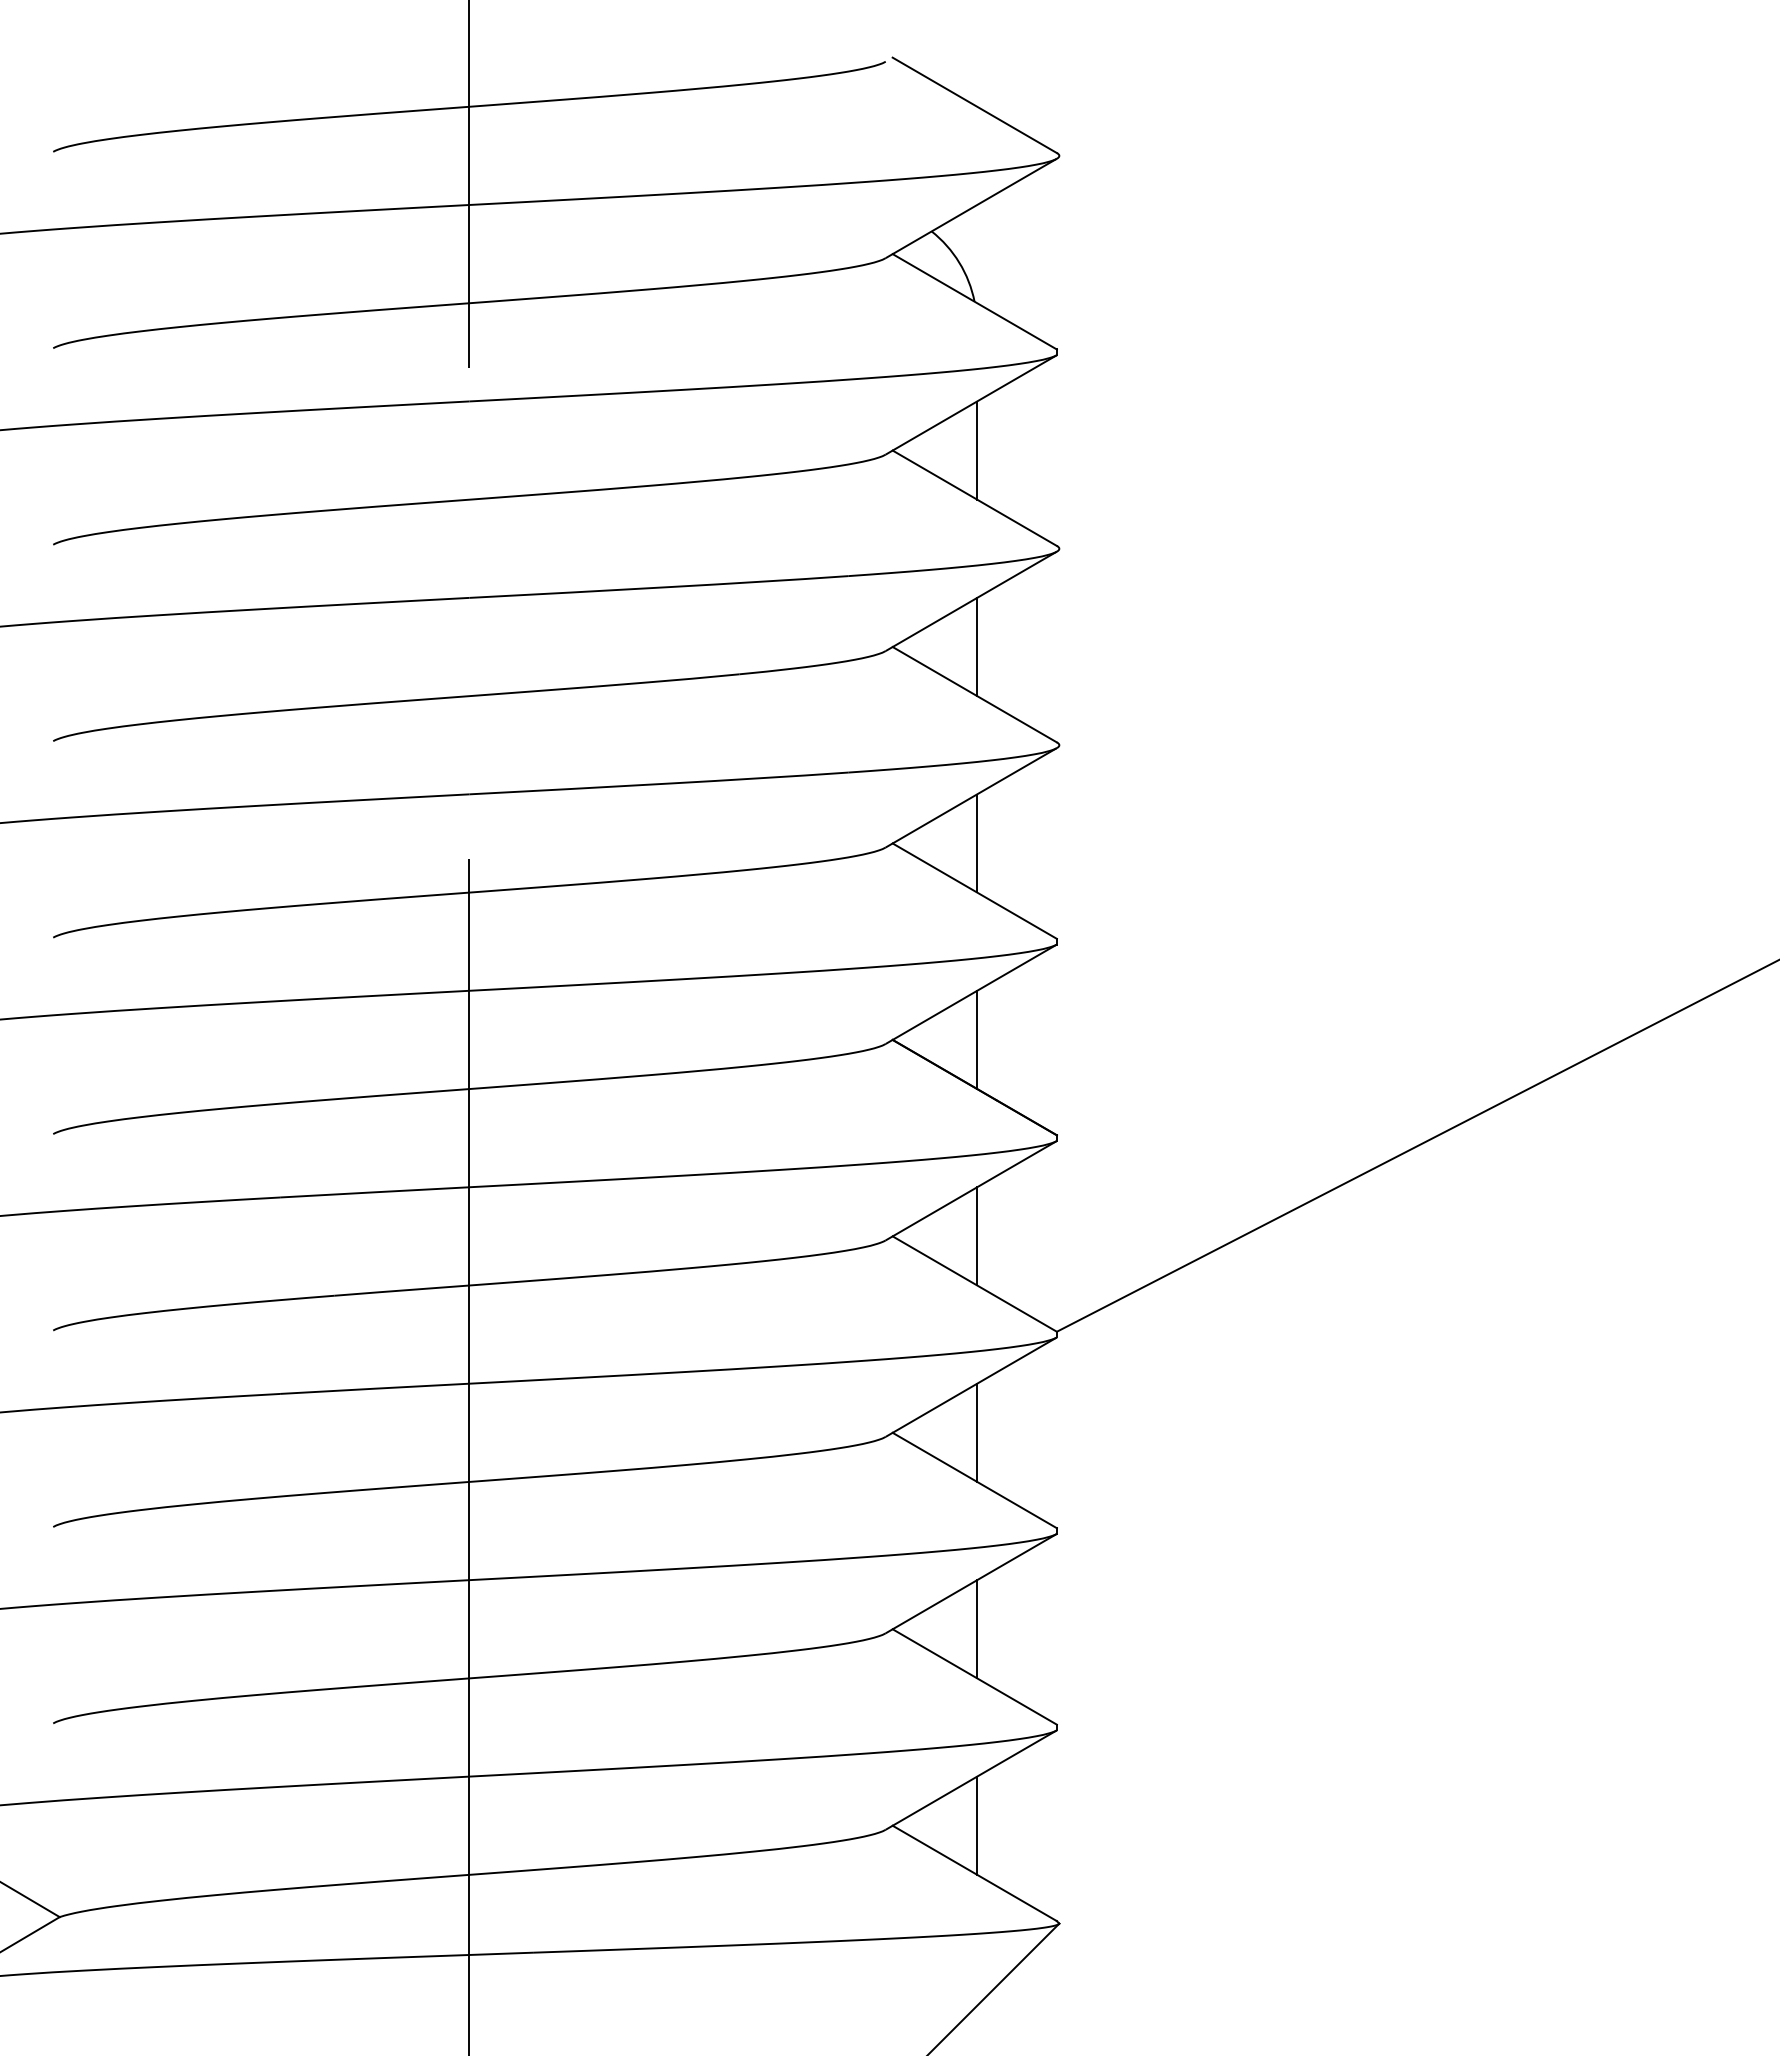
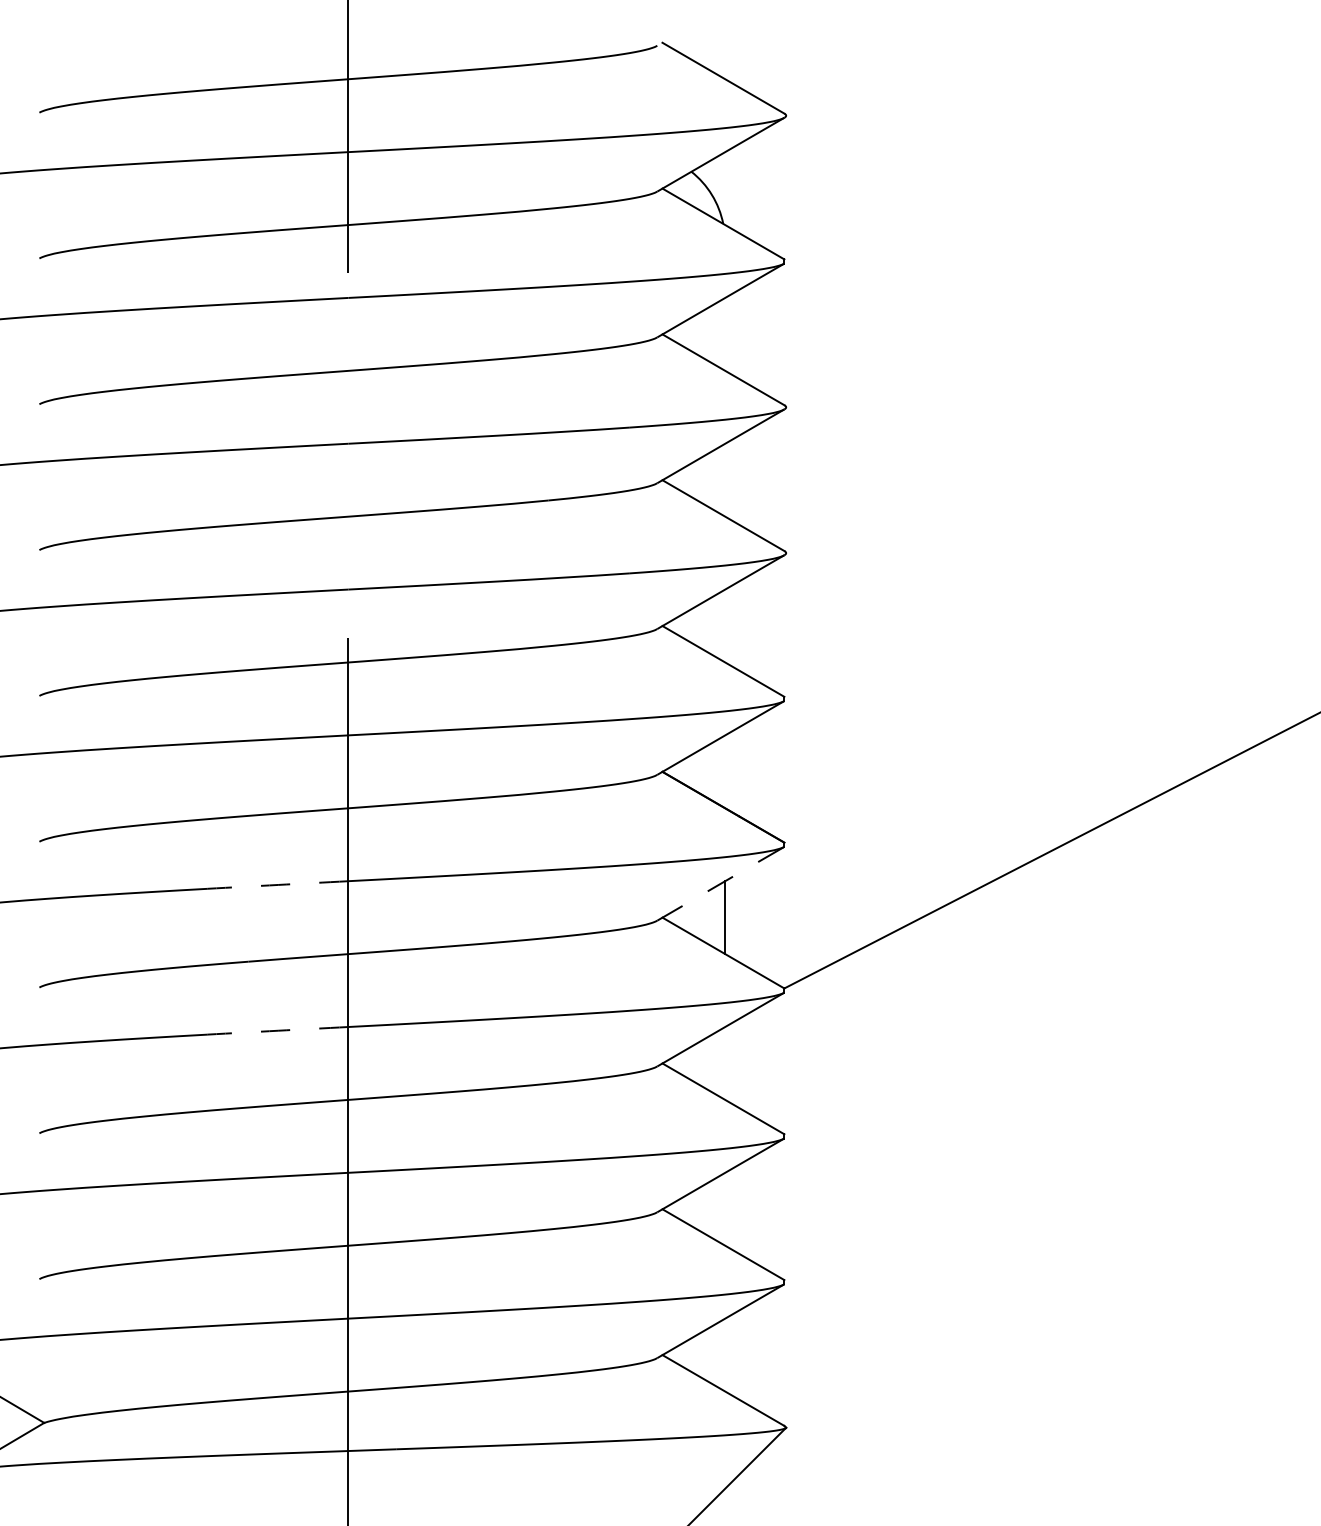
line: (976, 450) -> (724, 334), removed
line: (976, 646) -> (724, 479), removed
line: (976, 842) -> (724, 625), removed
line: (976, 1039) -> (724, 771), removed
line: (972, 1190) -> (721, 883), solid -> dashed
arc: (375, 1191) -> (278, 884), solid -> dashed
arc: (375, 1388) -> (278, 1030), solid -> dashed
line: (976, 1432) -> (724, 1063), removed
line: (976, 1628) -> (724, 1208), removed
line: (976, 1824) -> (724, 1354), removed

